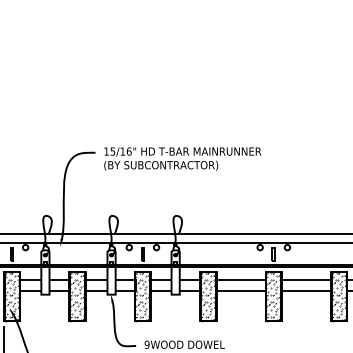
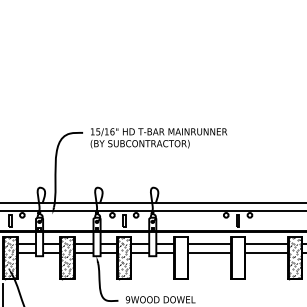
hatch: (207, 296) -> (180, 257), removed
hatch: (273, 296) -> (237, 257), removed

